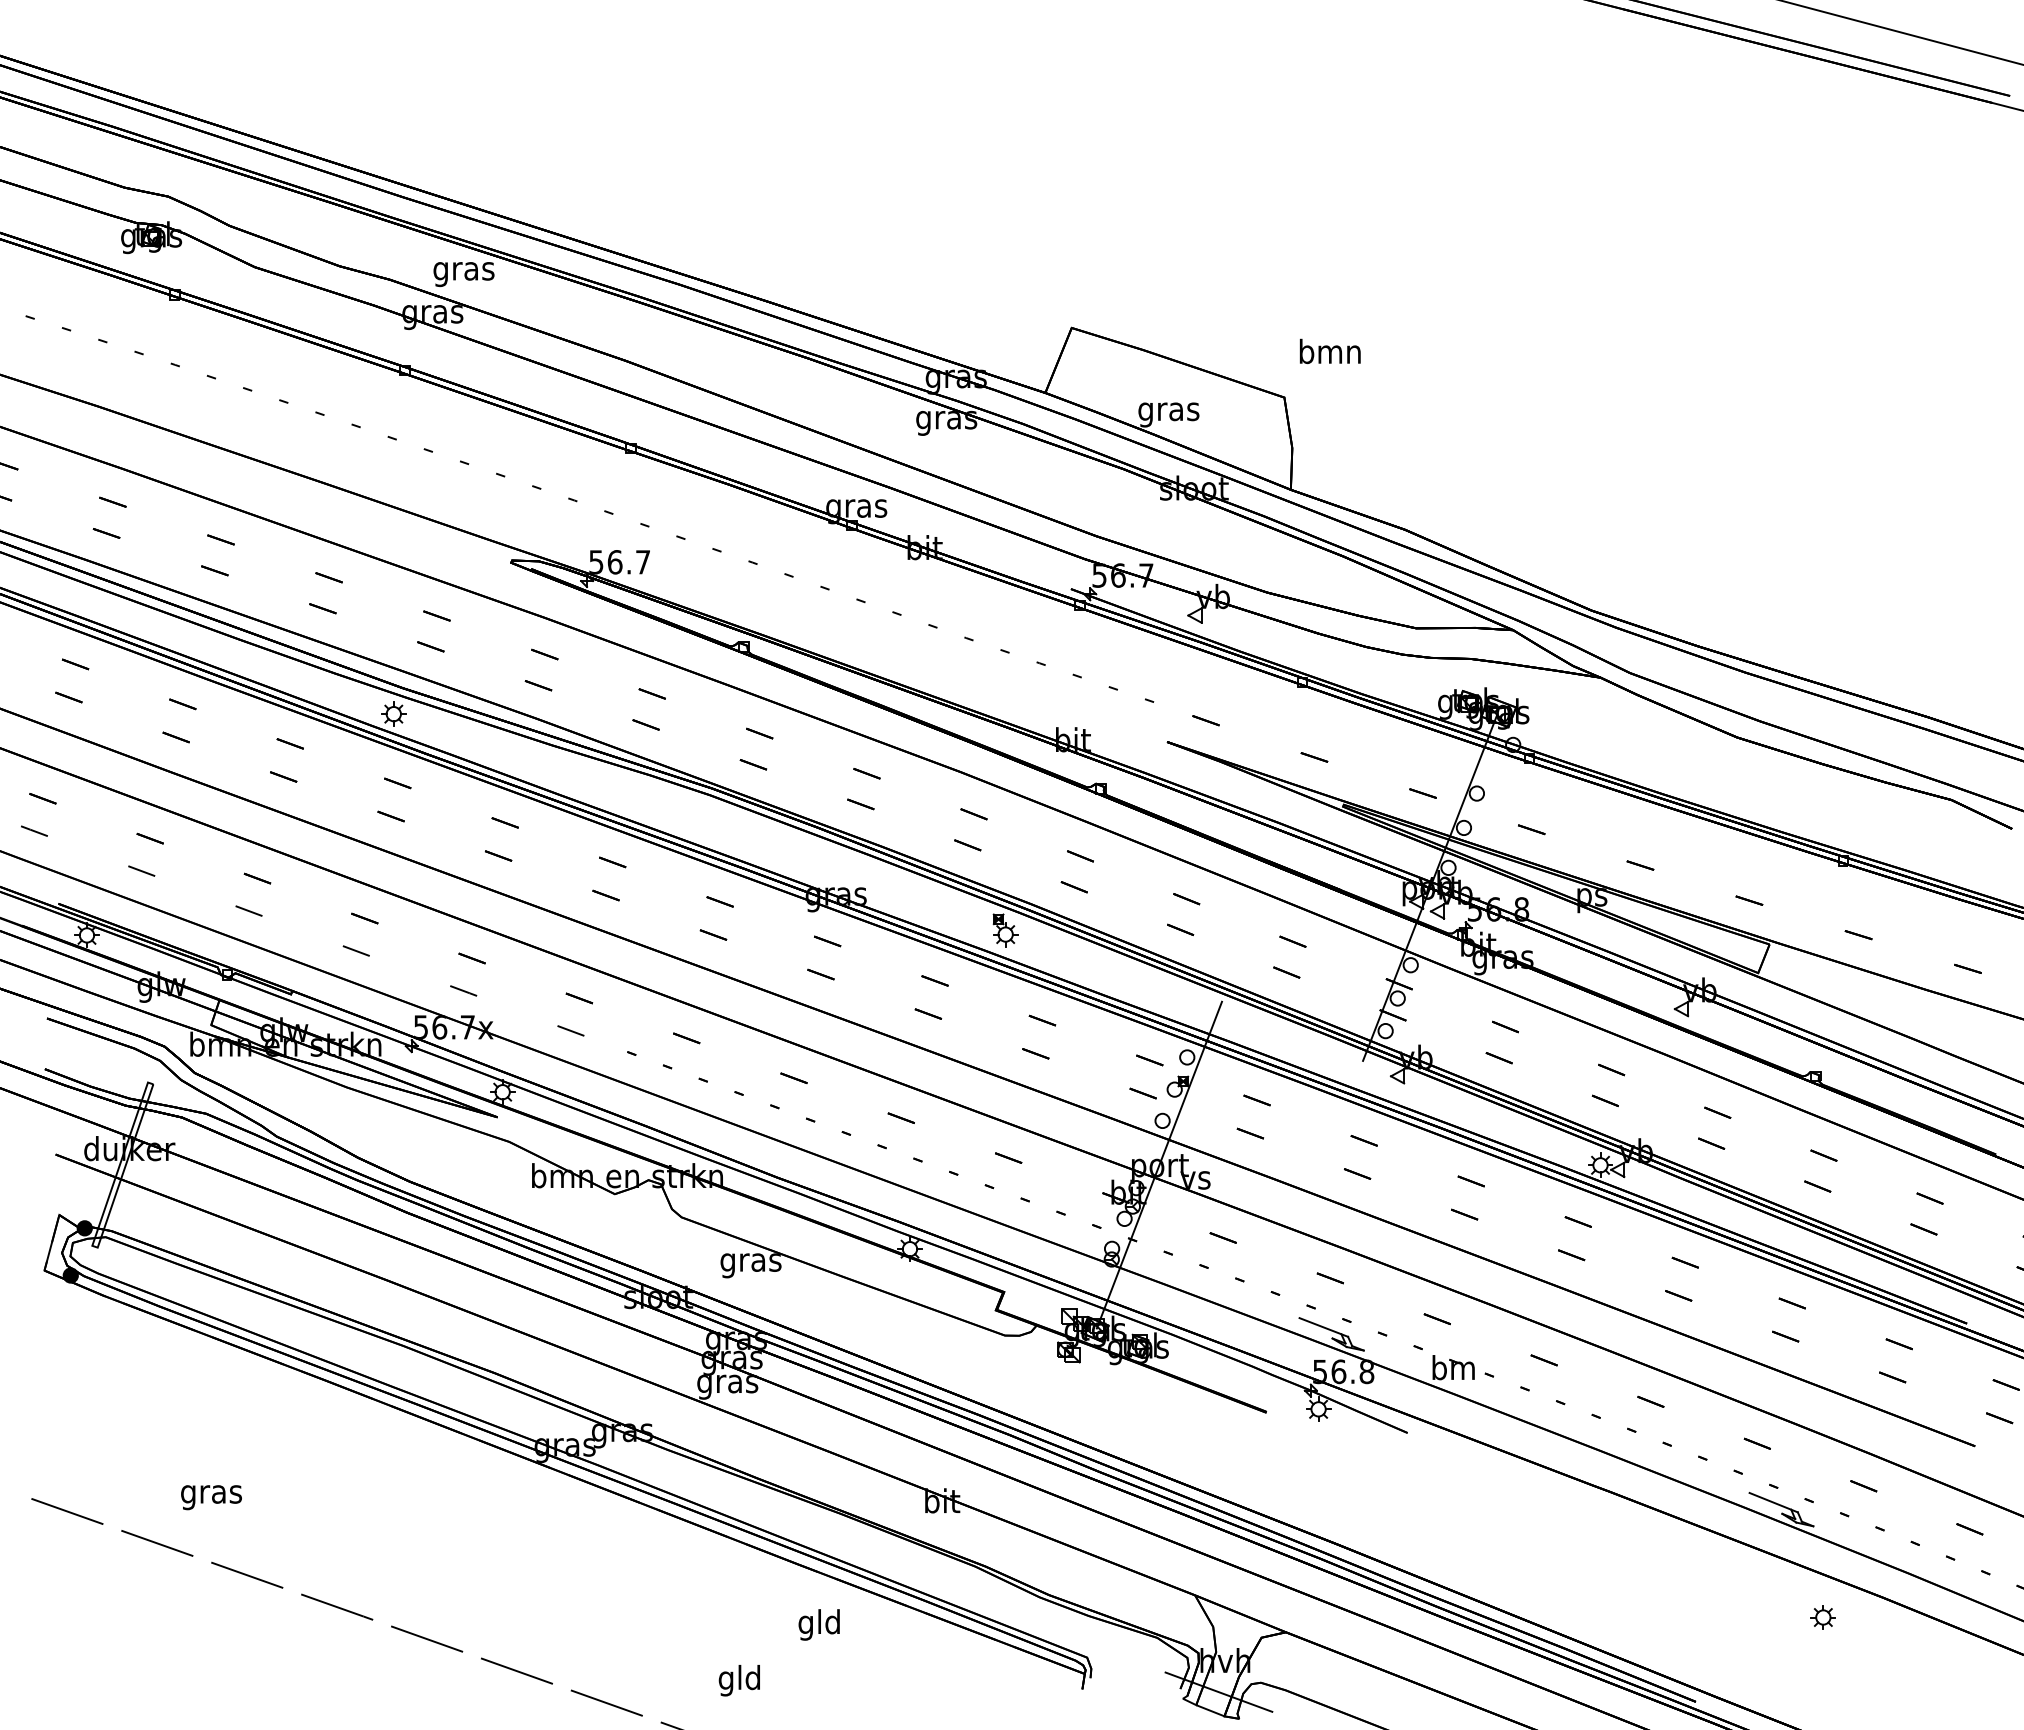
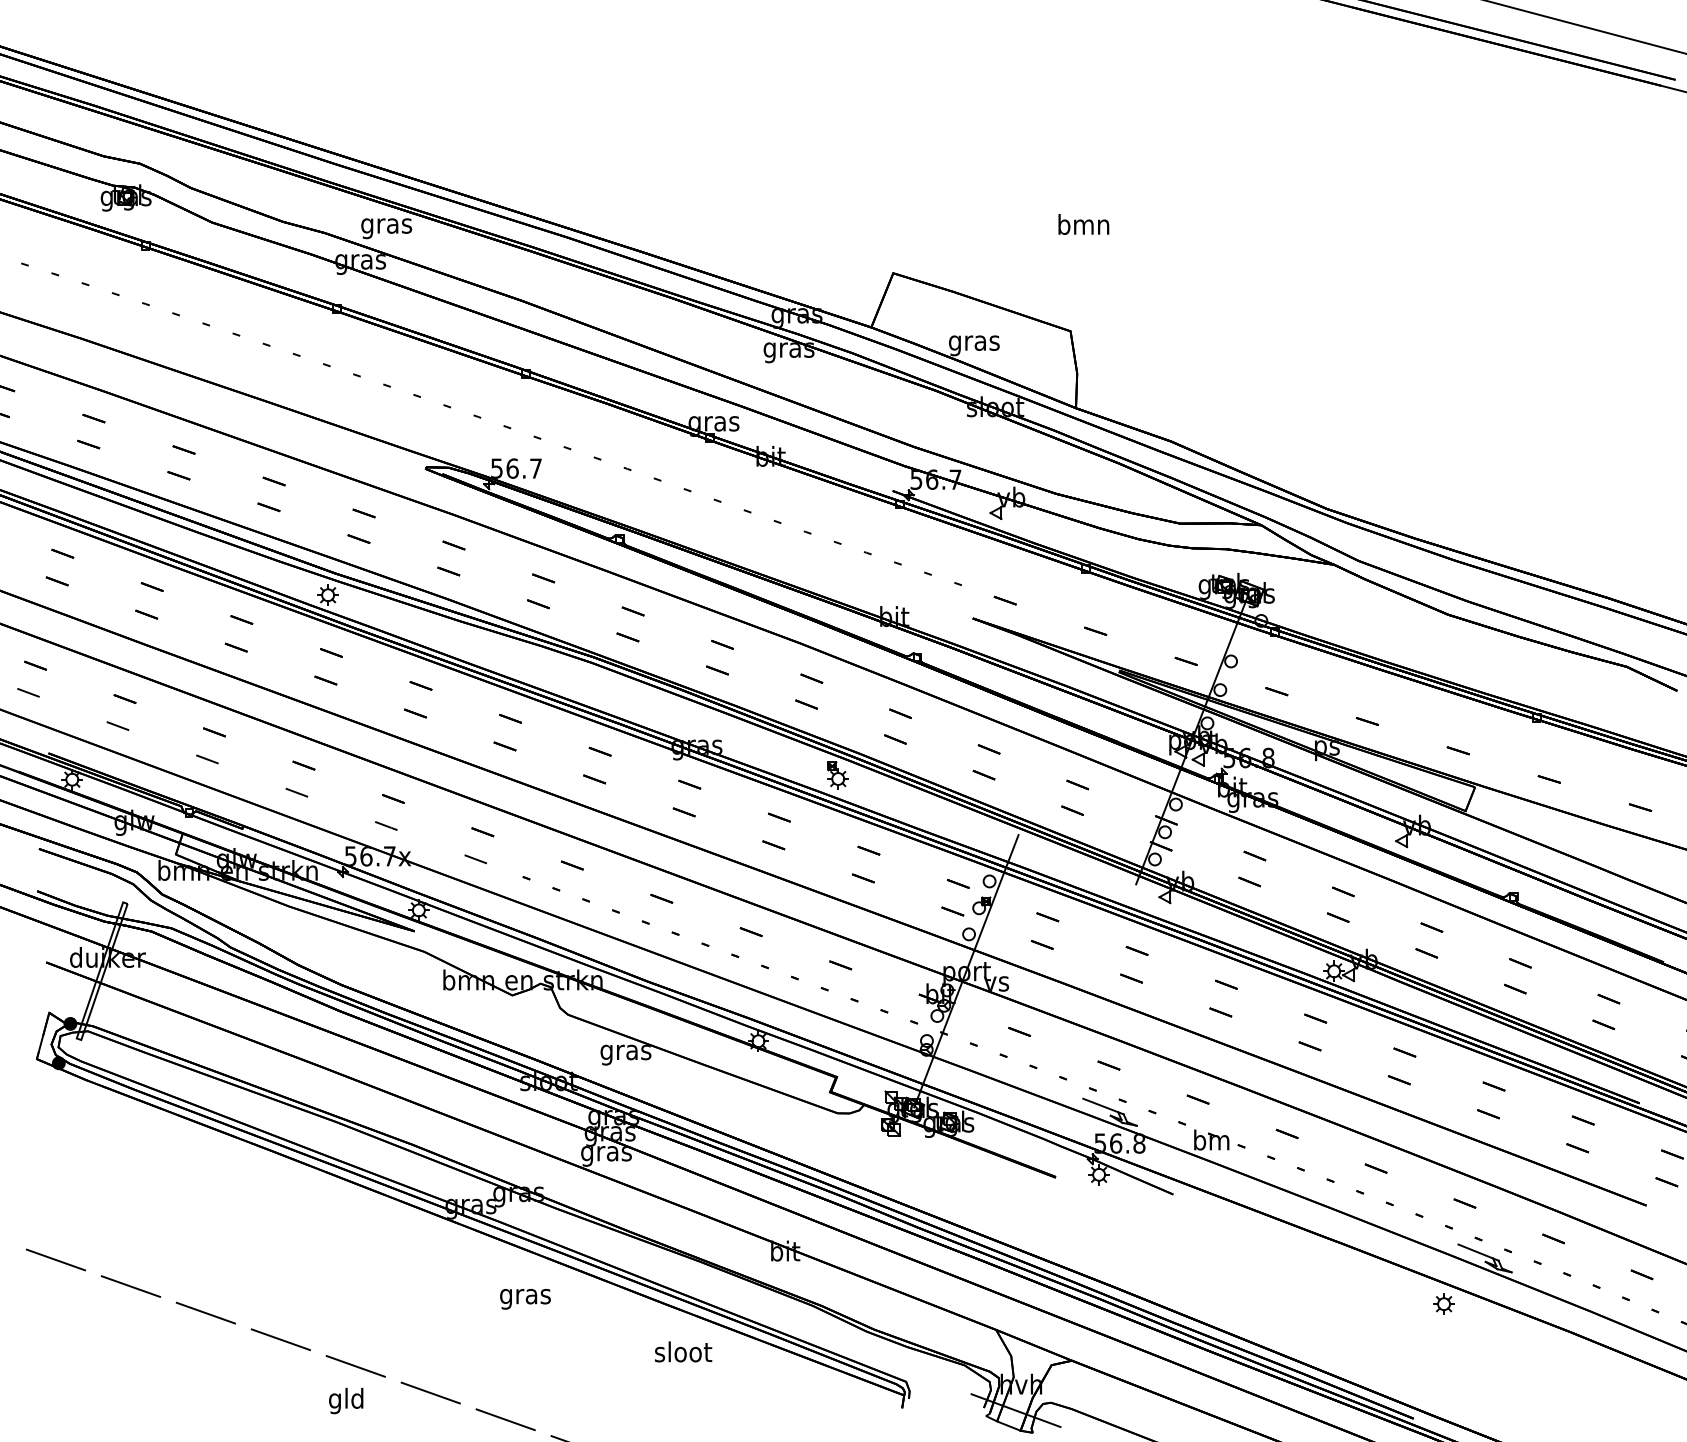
text: (1330, 351) -> (1084, 224), moved
text: (211, 1497) -> (525, 1299), moved
part: (1822, 1617) -> (1443, 1304), moved
text: (819, 1624) -> (683, 1354), gld -> sloot
text: (738, 1680) -> (345, 1400), moved

